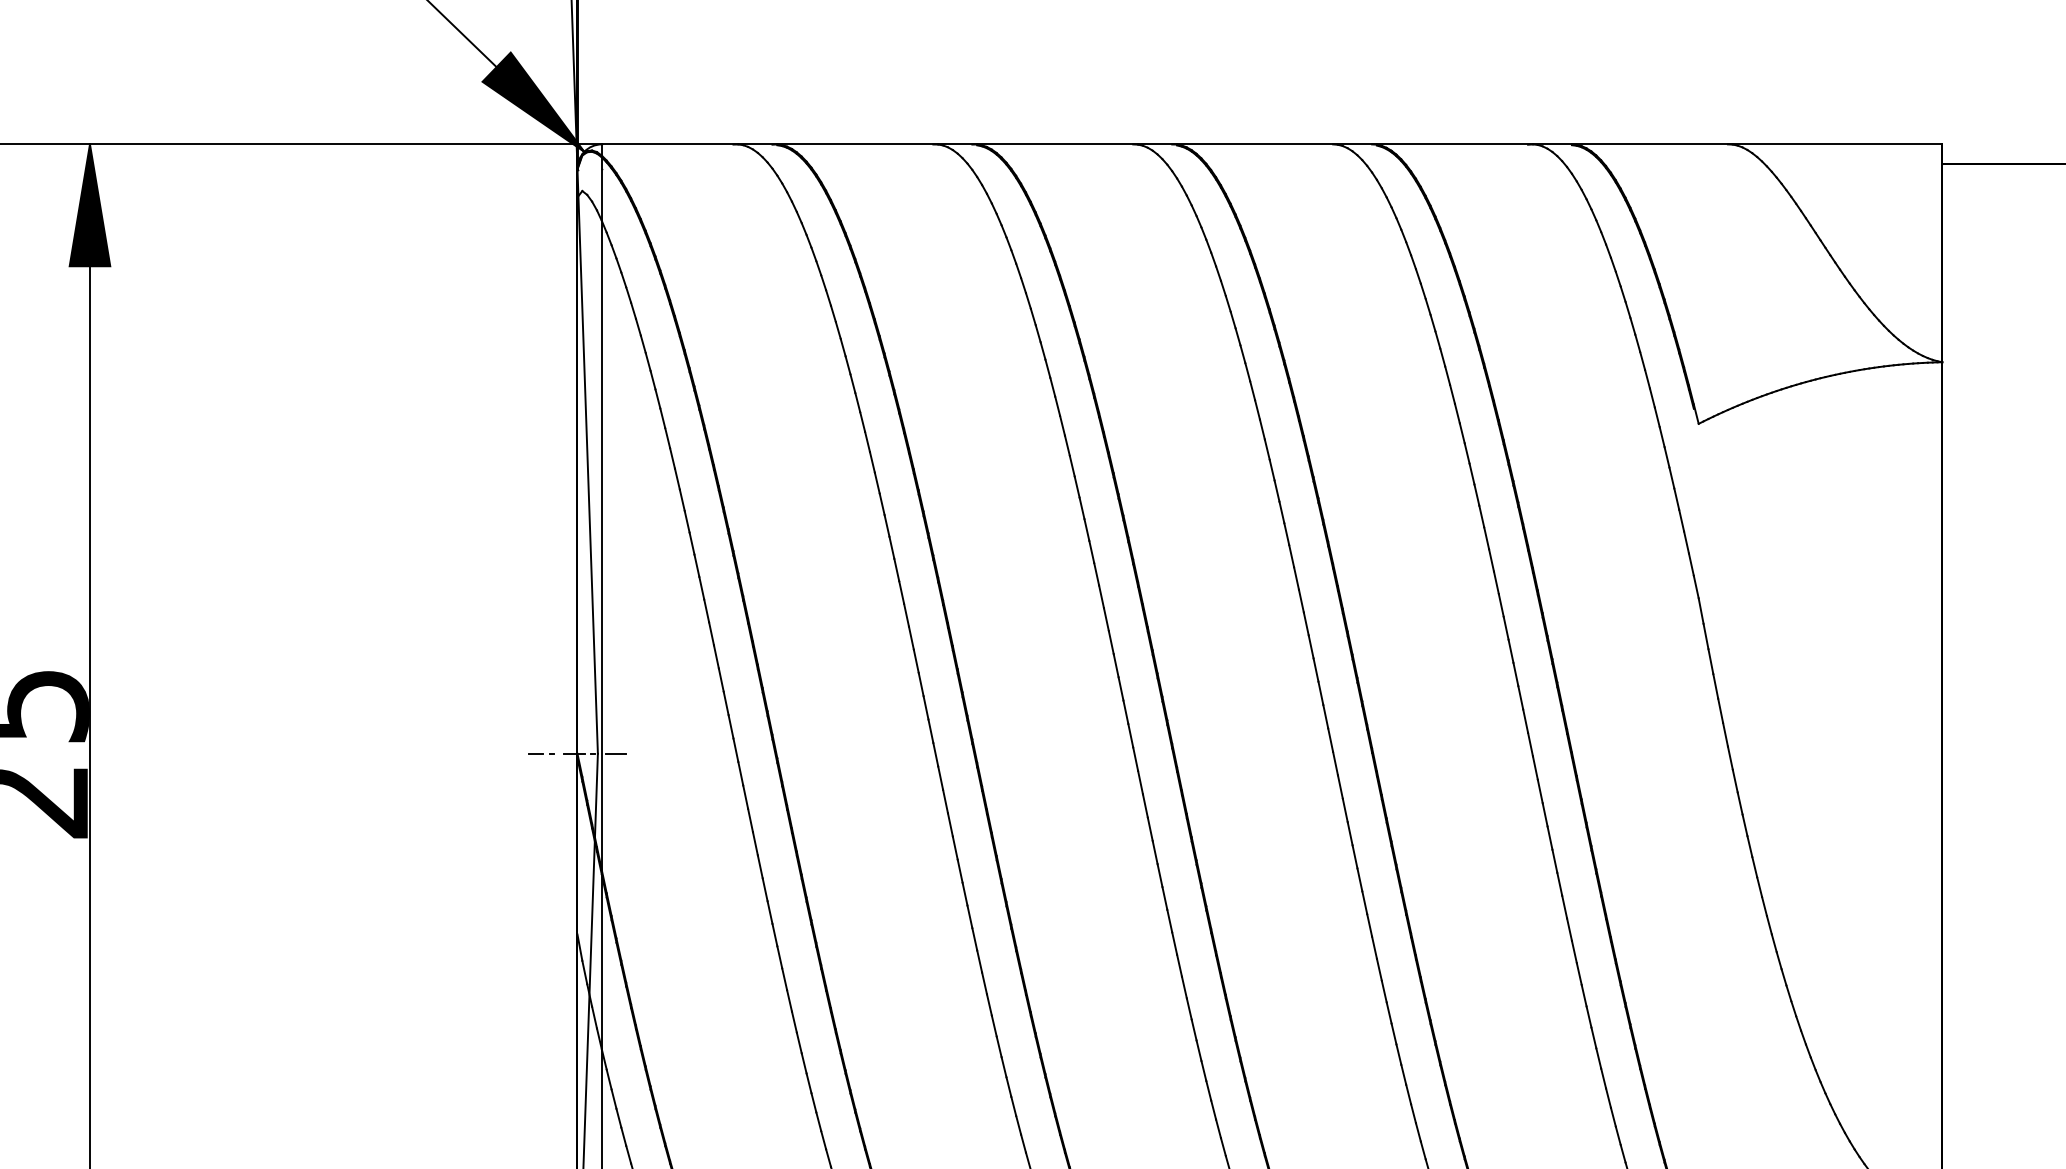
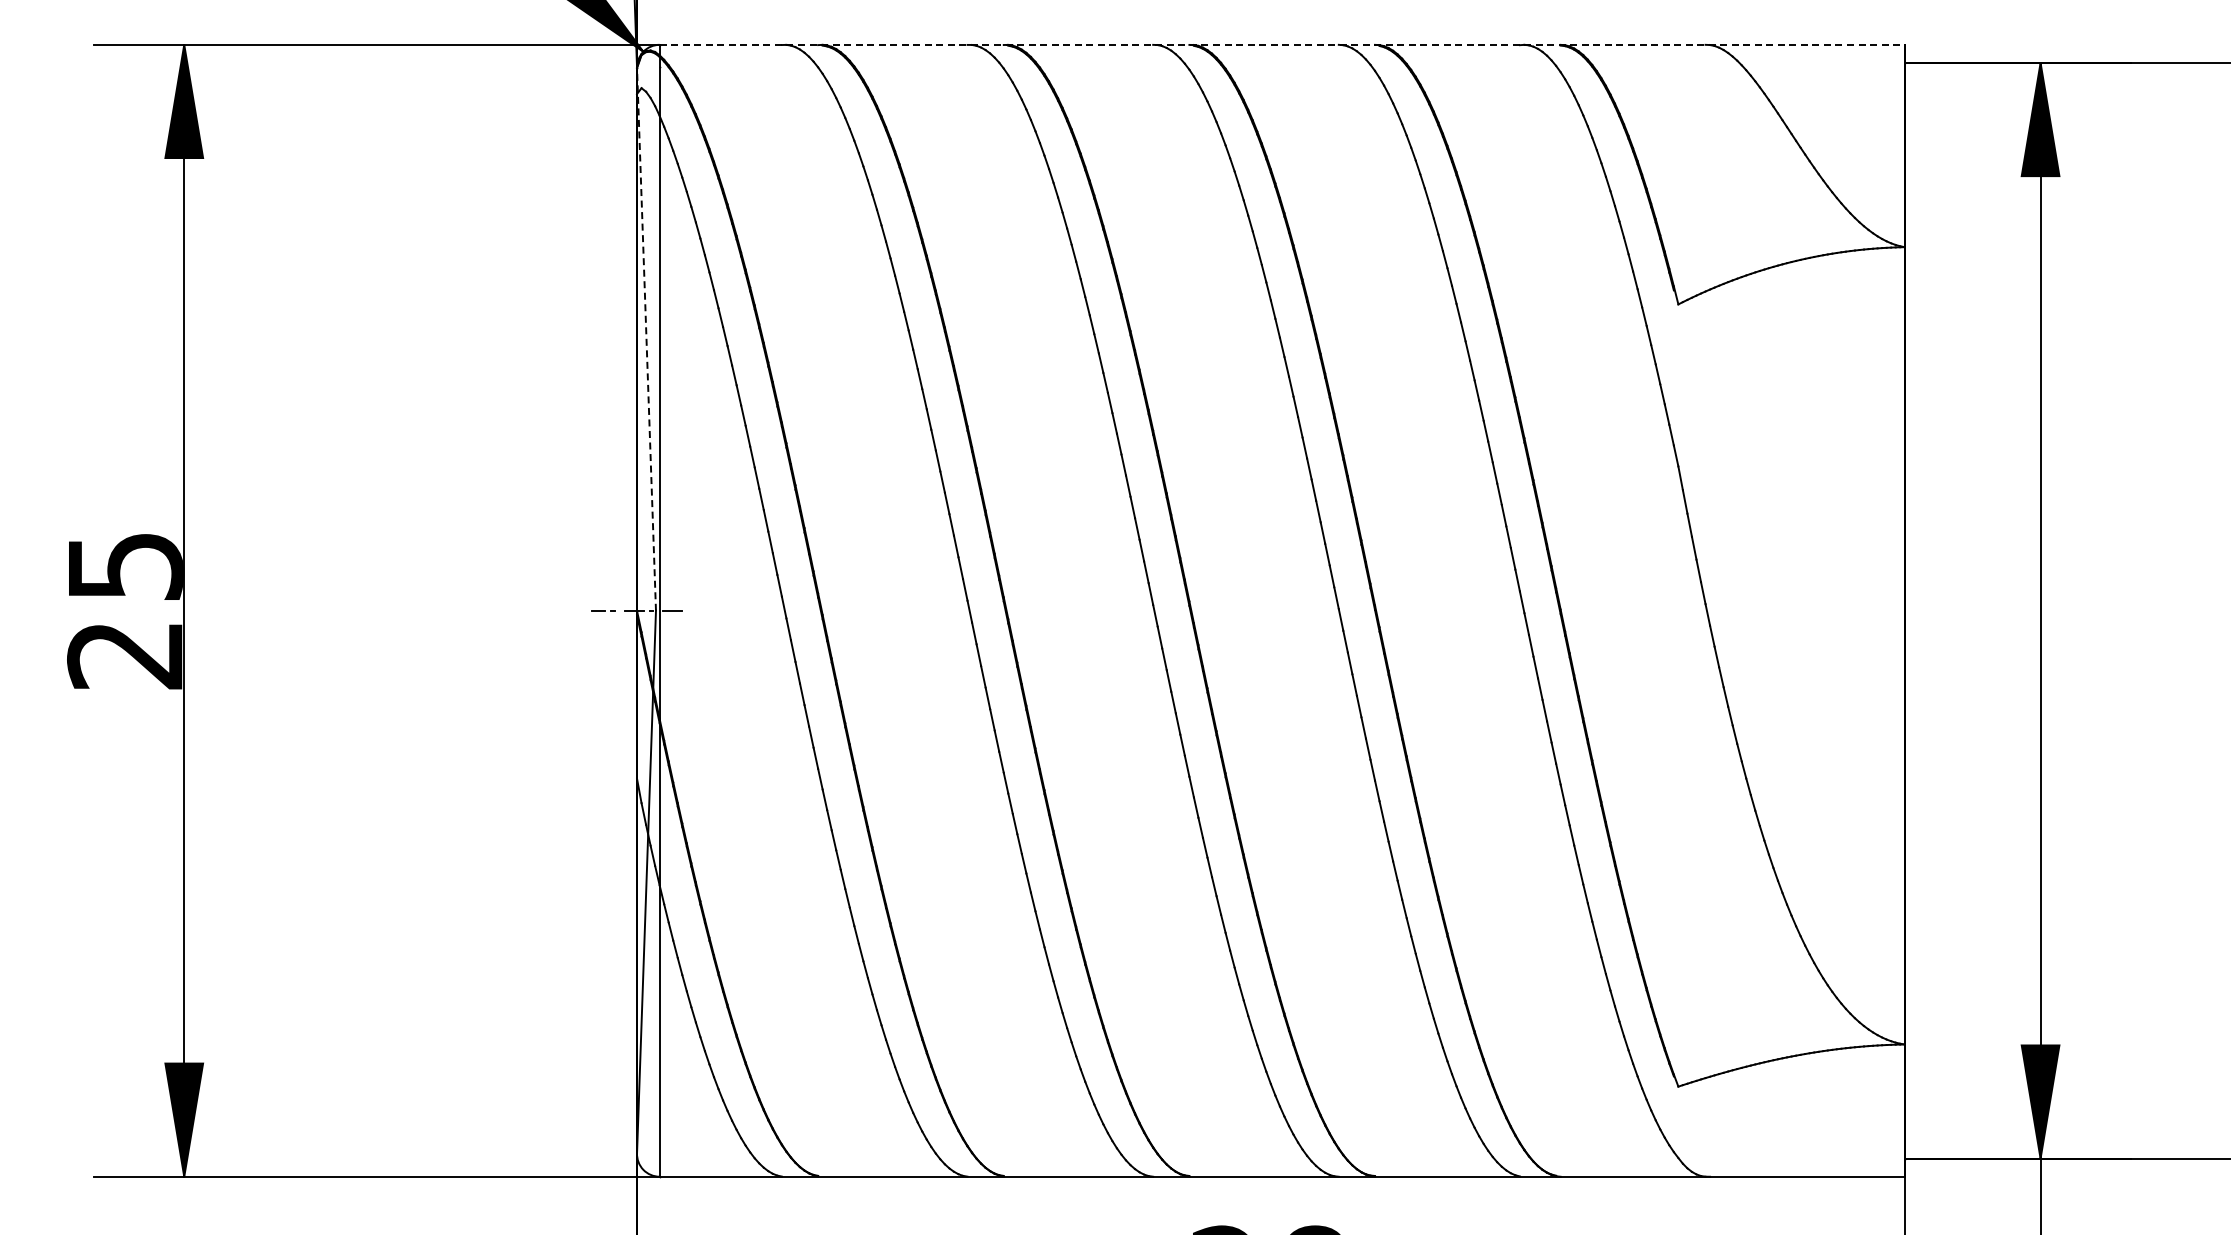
line: (1272, 144) -> (1282, 44), solid -> dashed
line: (587, 461) -> (646, 339), solid -> dashed

